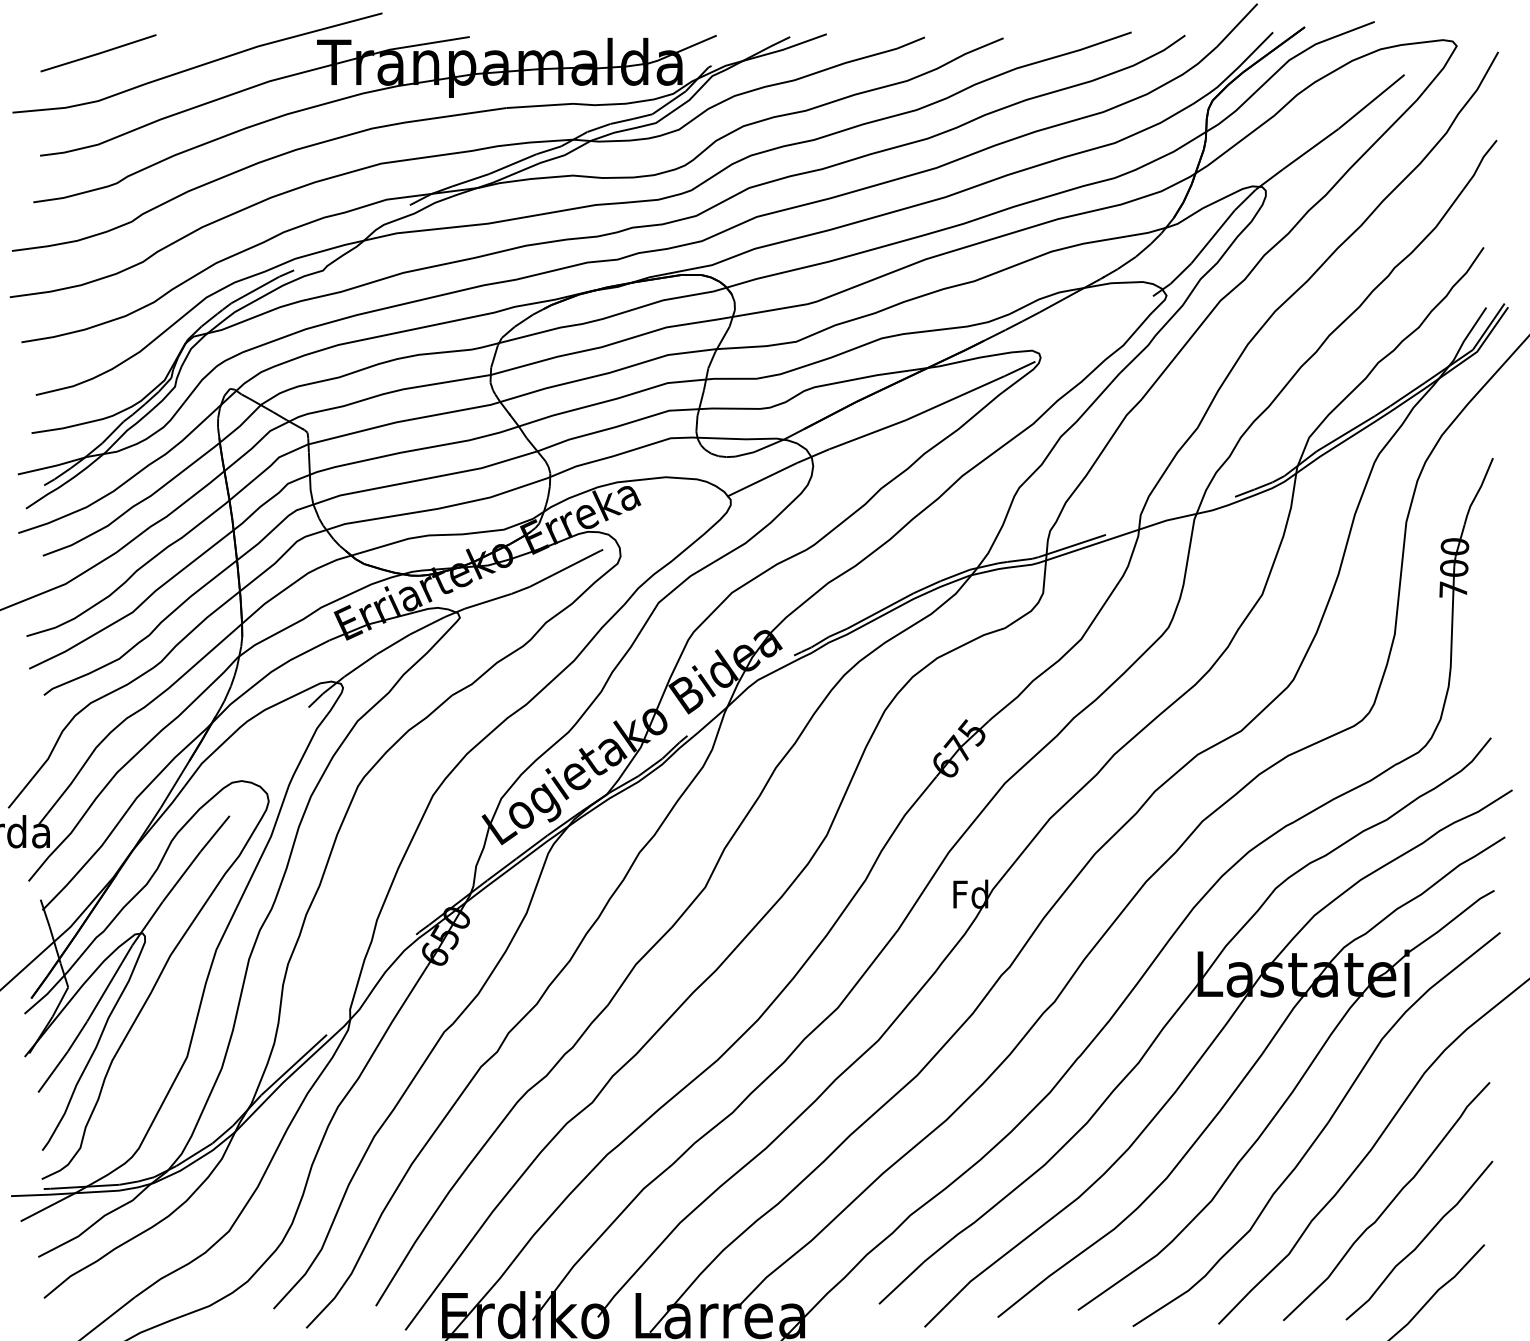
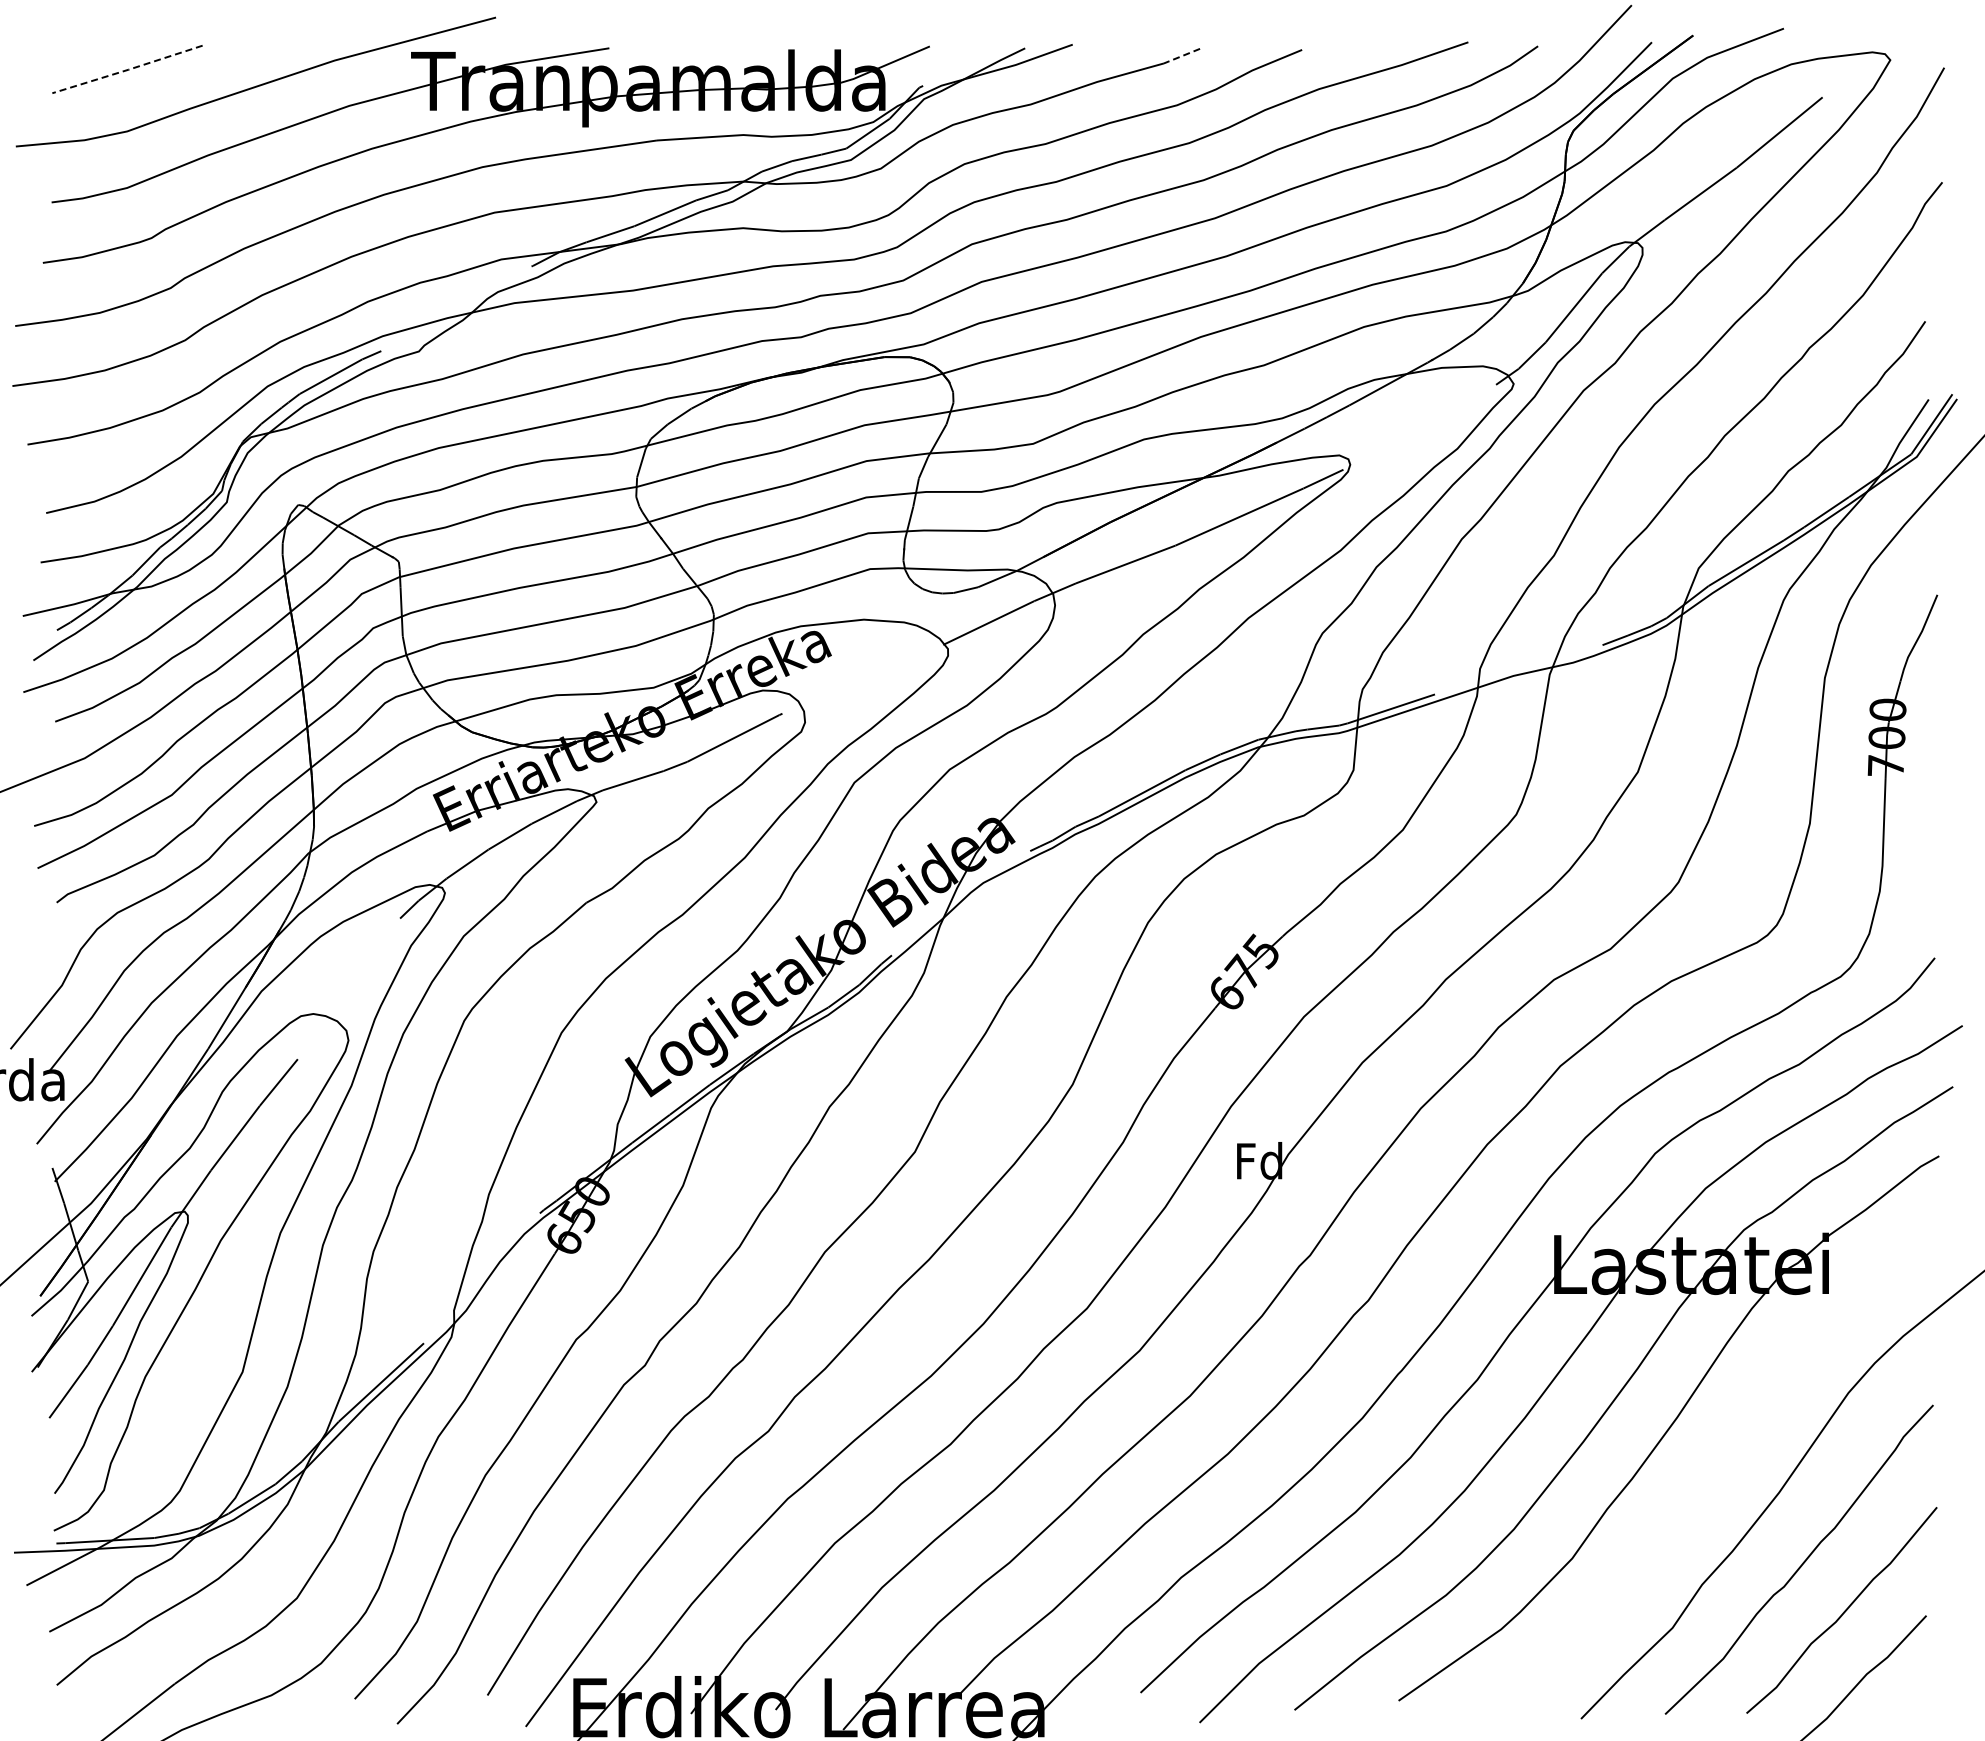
line: (910, 43) -> (1181, 56), solid -> dashed
line: (98, 54) -> (127, 70), solid -> dashed
curve: (1319, 1132) -> (1712, 1470), removed

